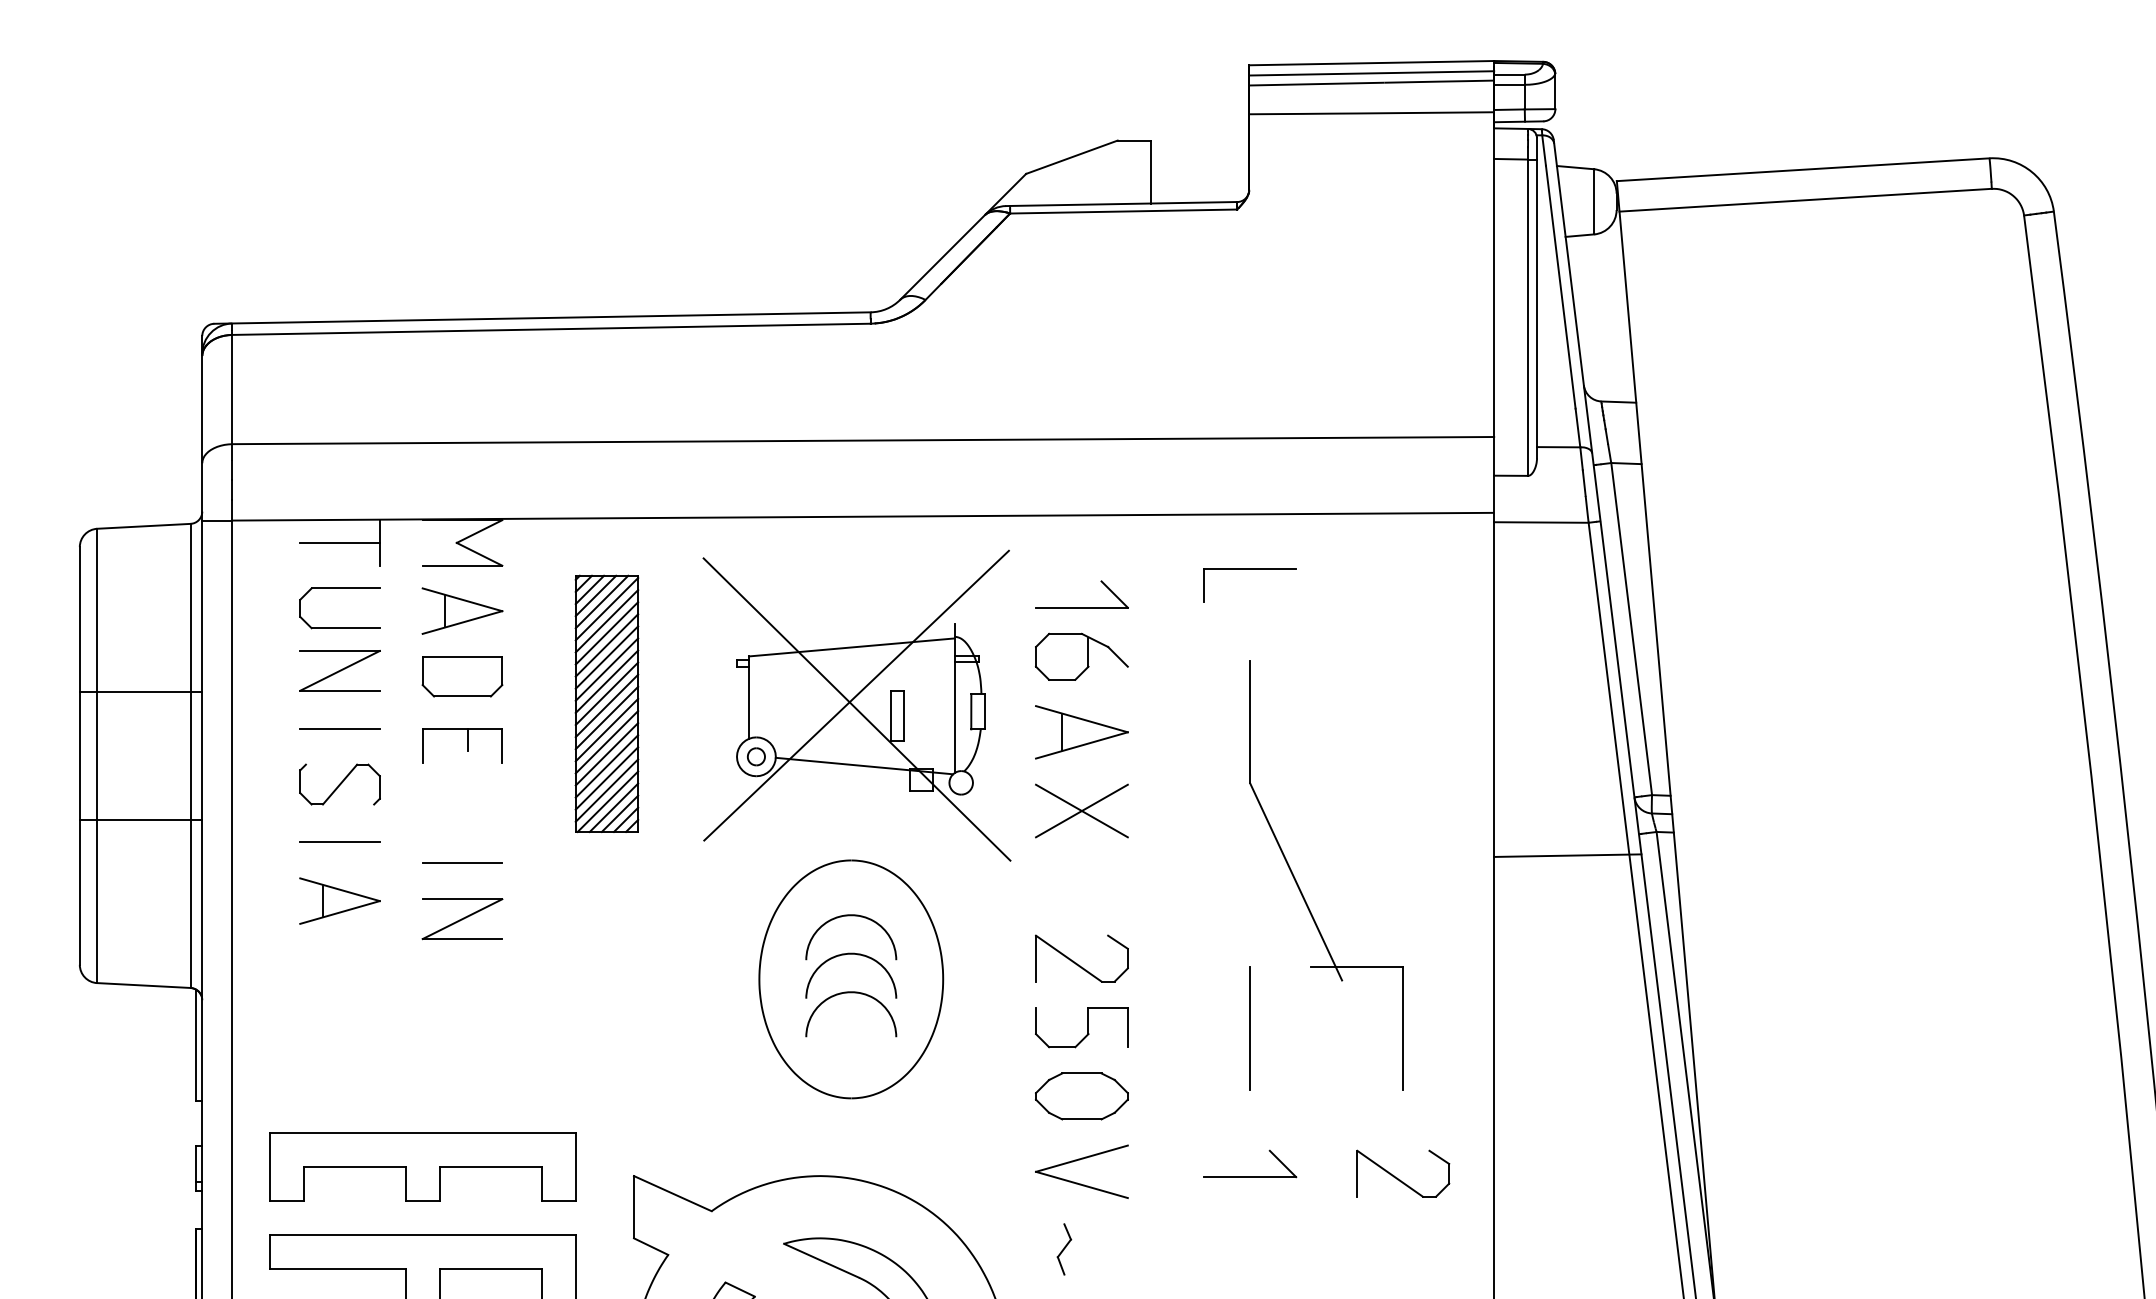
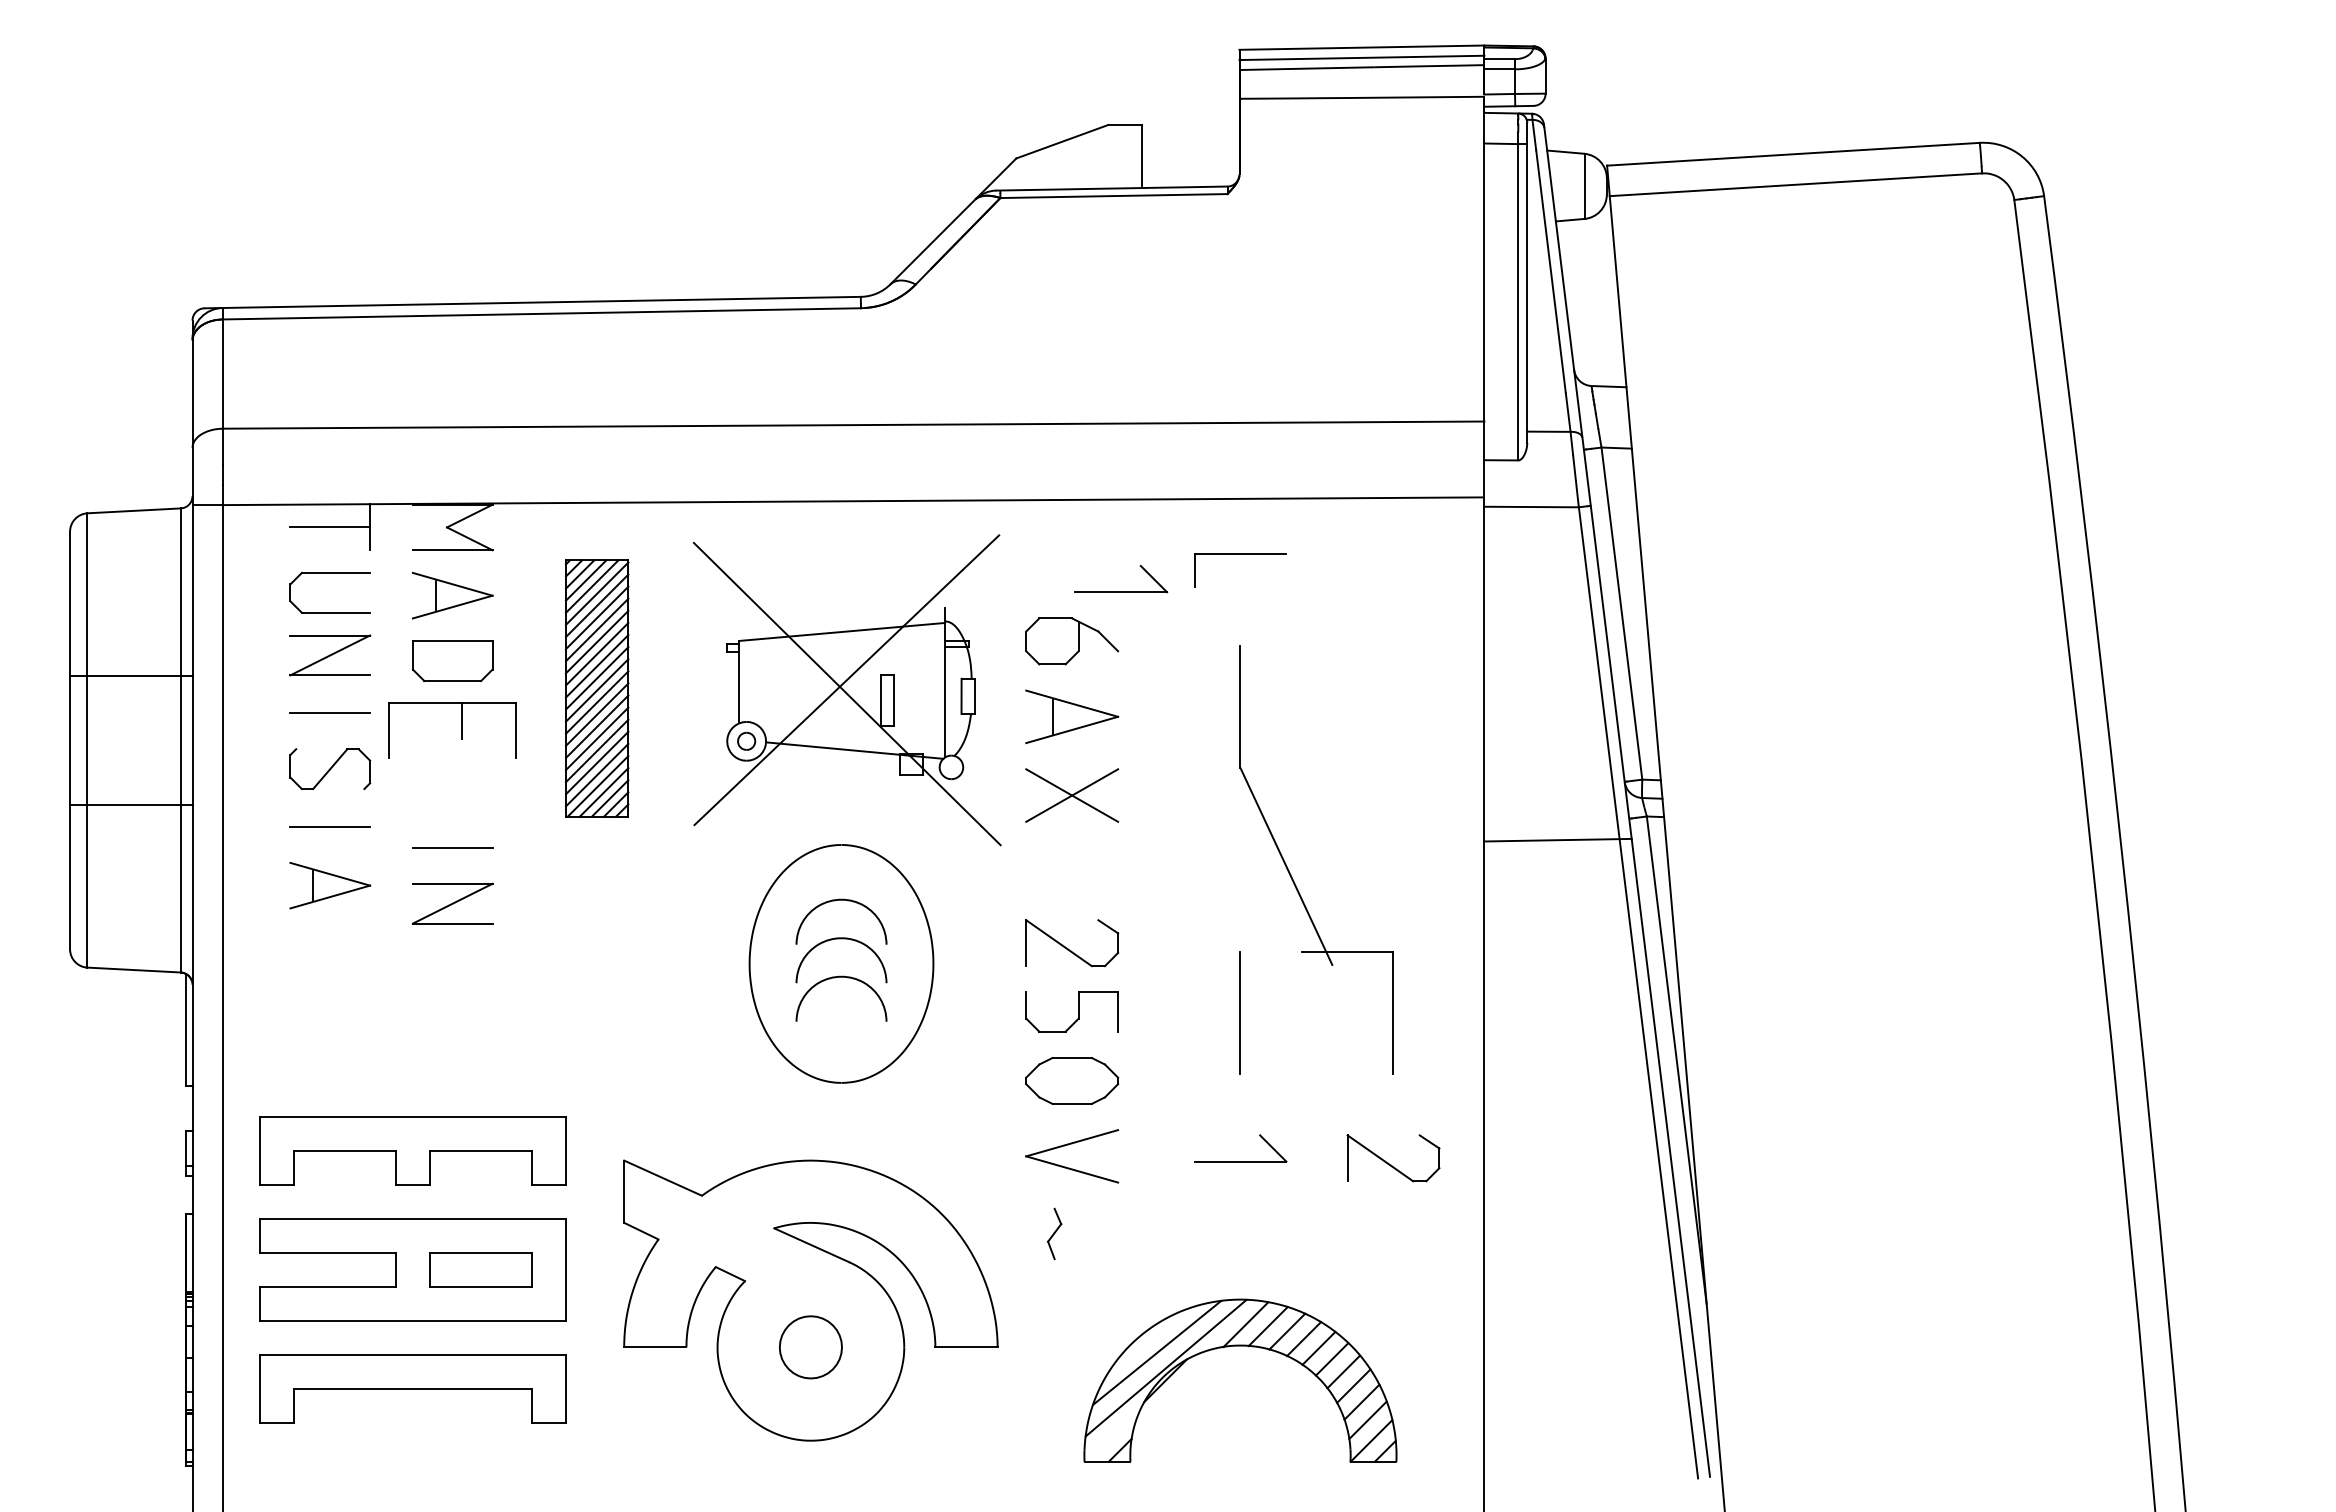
part: (1082, 606) -> (1121, 591), moved
part: (462, 744) -> (452, 729), size x1.6

